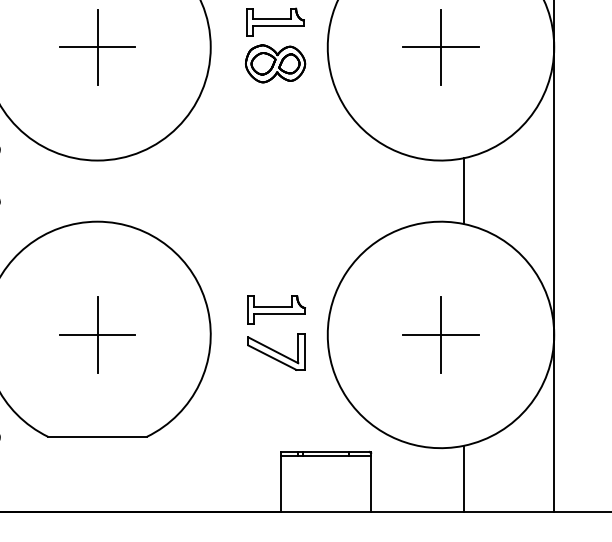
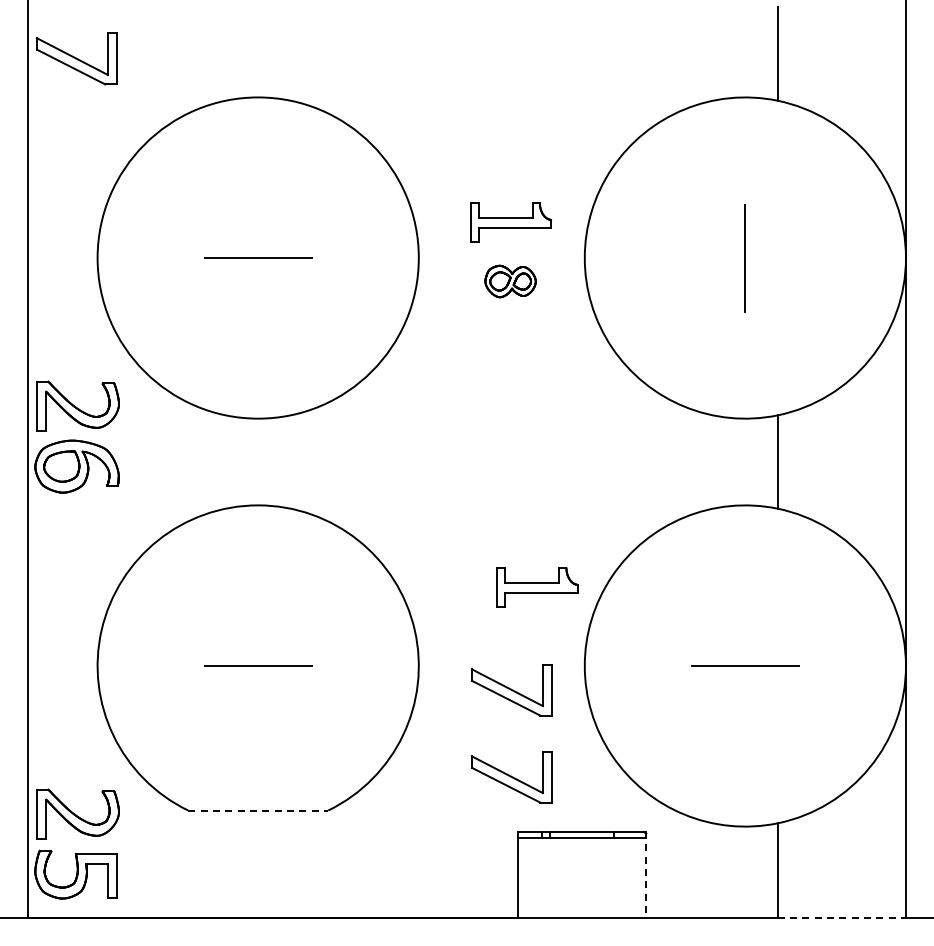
line: (97, 46) -> (258, 257), removed
line: (440, 47) -> (744, 258), removed
part: (275, 63) -> (510, 281), size x0.6
part: (276, 309) -> (537, 587), moved
line: (97, 334) -> (258, 665), removed
line: (441, 334) -> (745, 665), removed
part: (276, 413) -> (511, 777), added
line: (97, 436) -> (258, 810), solid -> dashed
line: (371, 481) -> (646, 874), solid -> dashed
line: (509, 512) -> (842, 917), solid -> dashed

